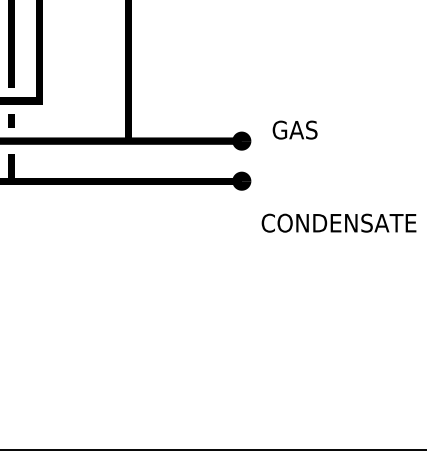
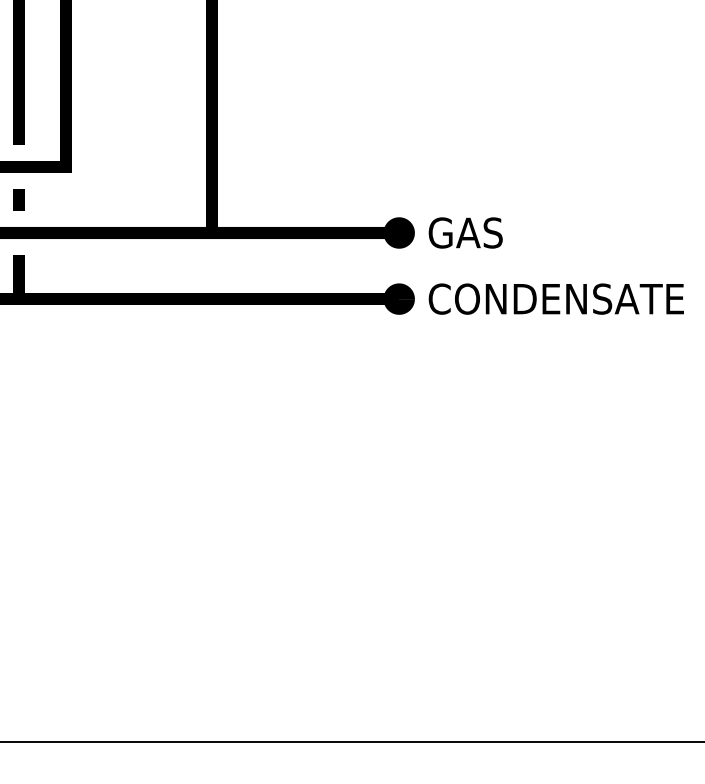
text: (294, 129) -> (464, 231), moved
text: (338, 222) -> (555, 297), moved

